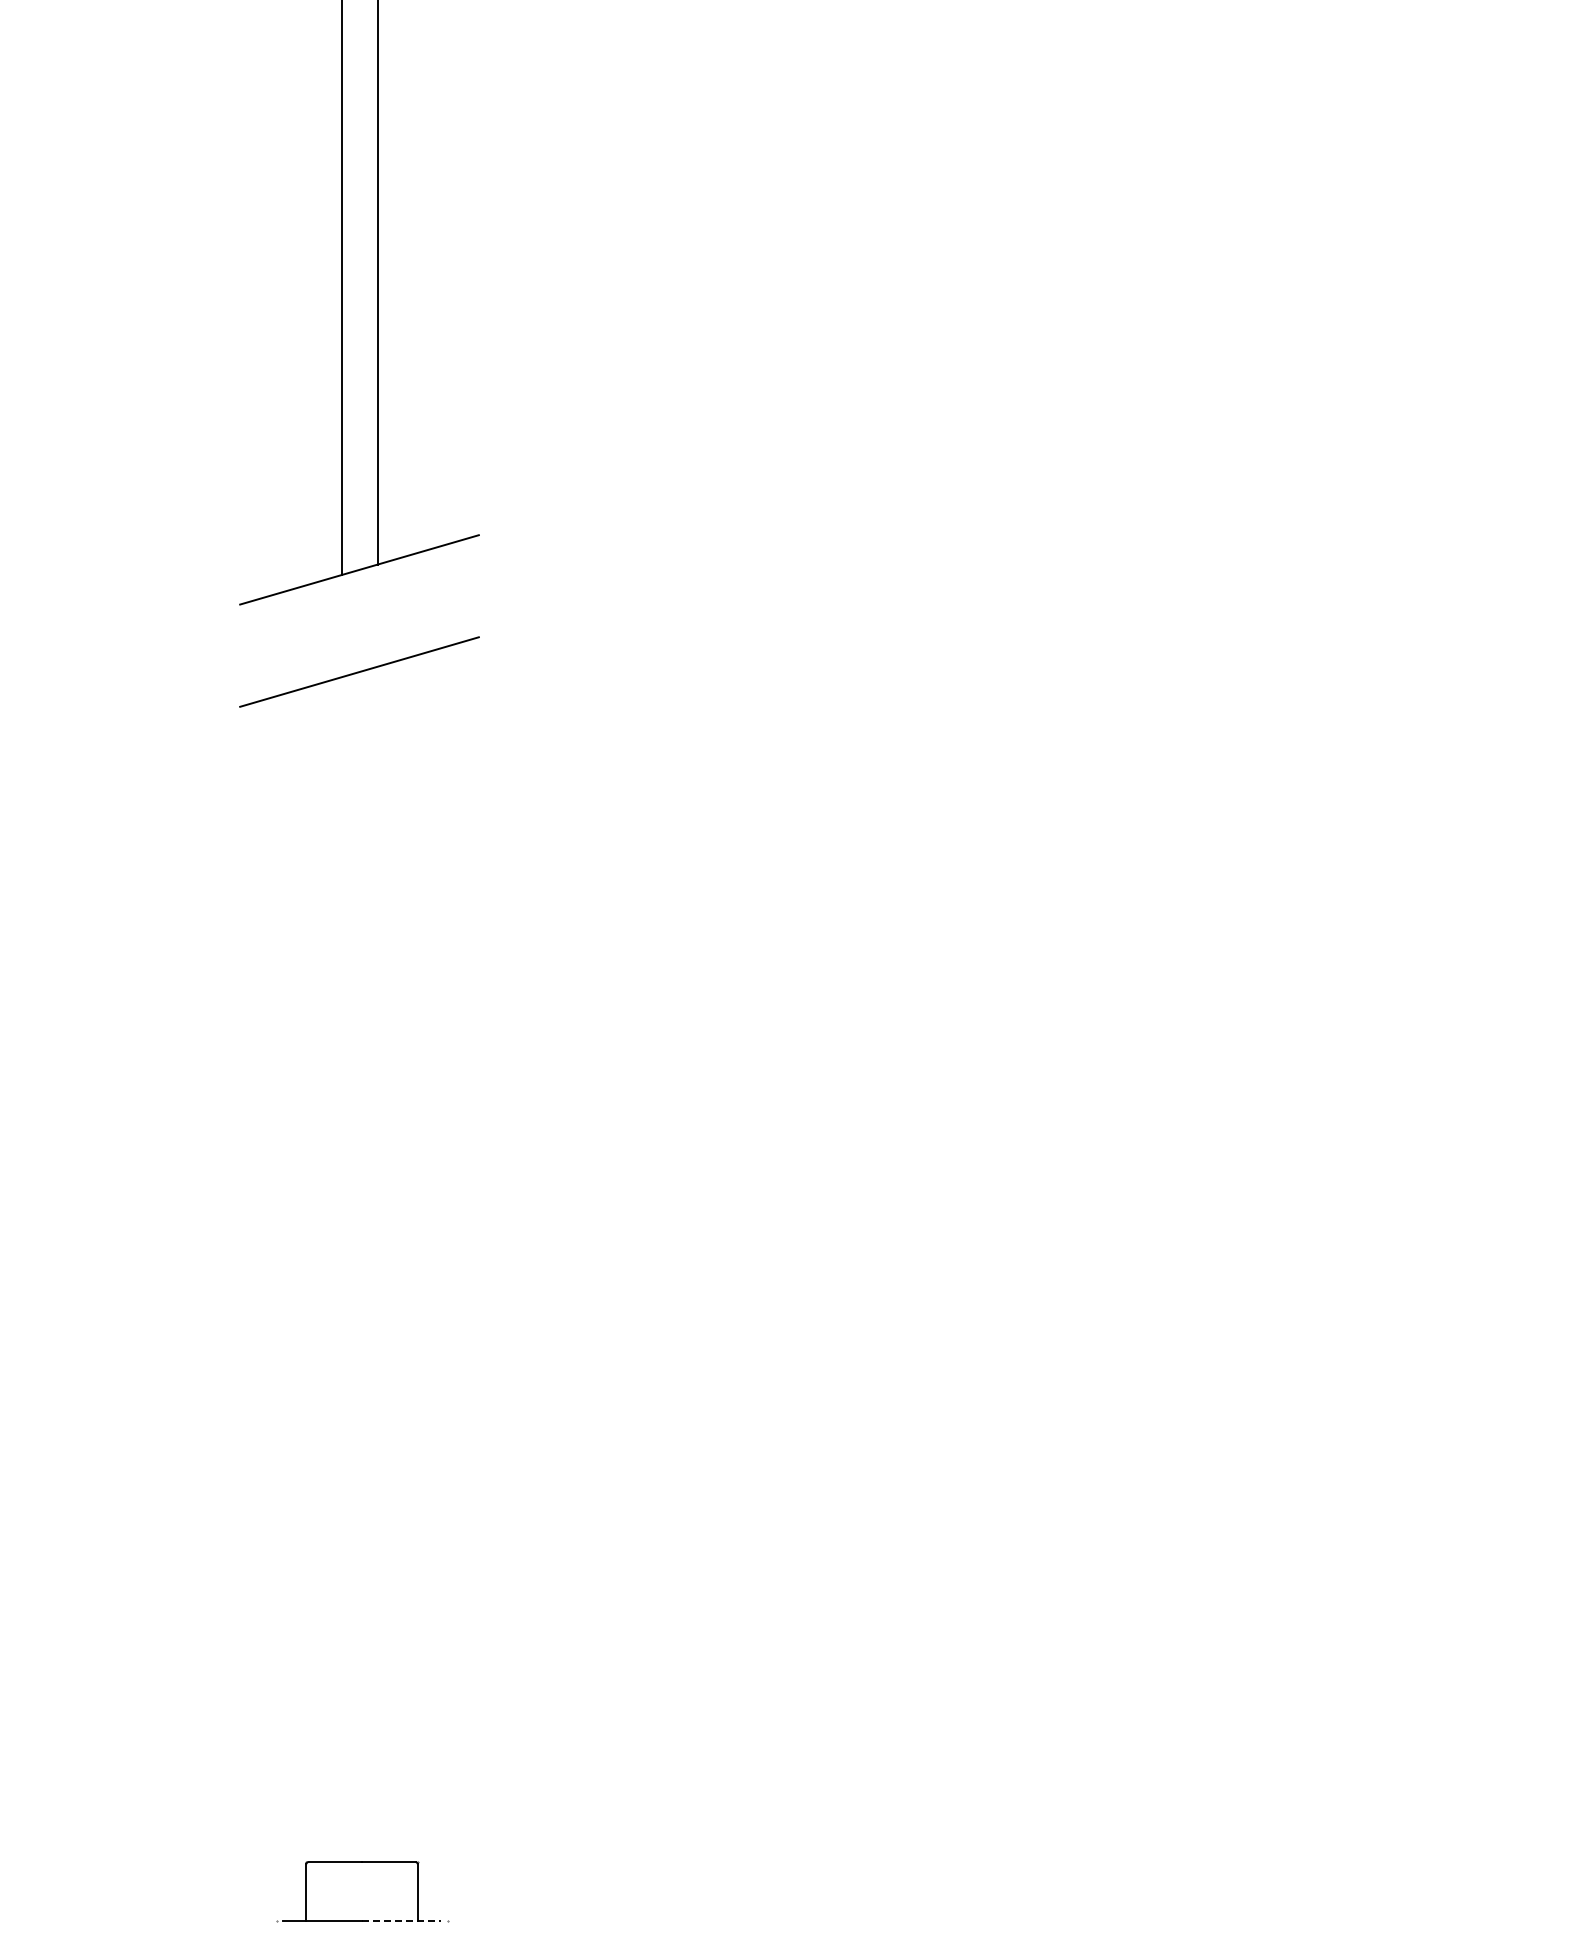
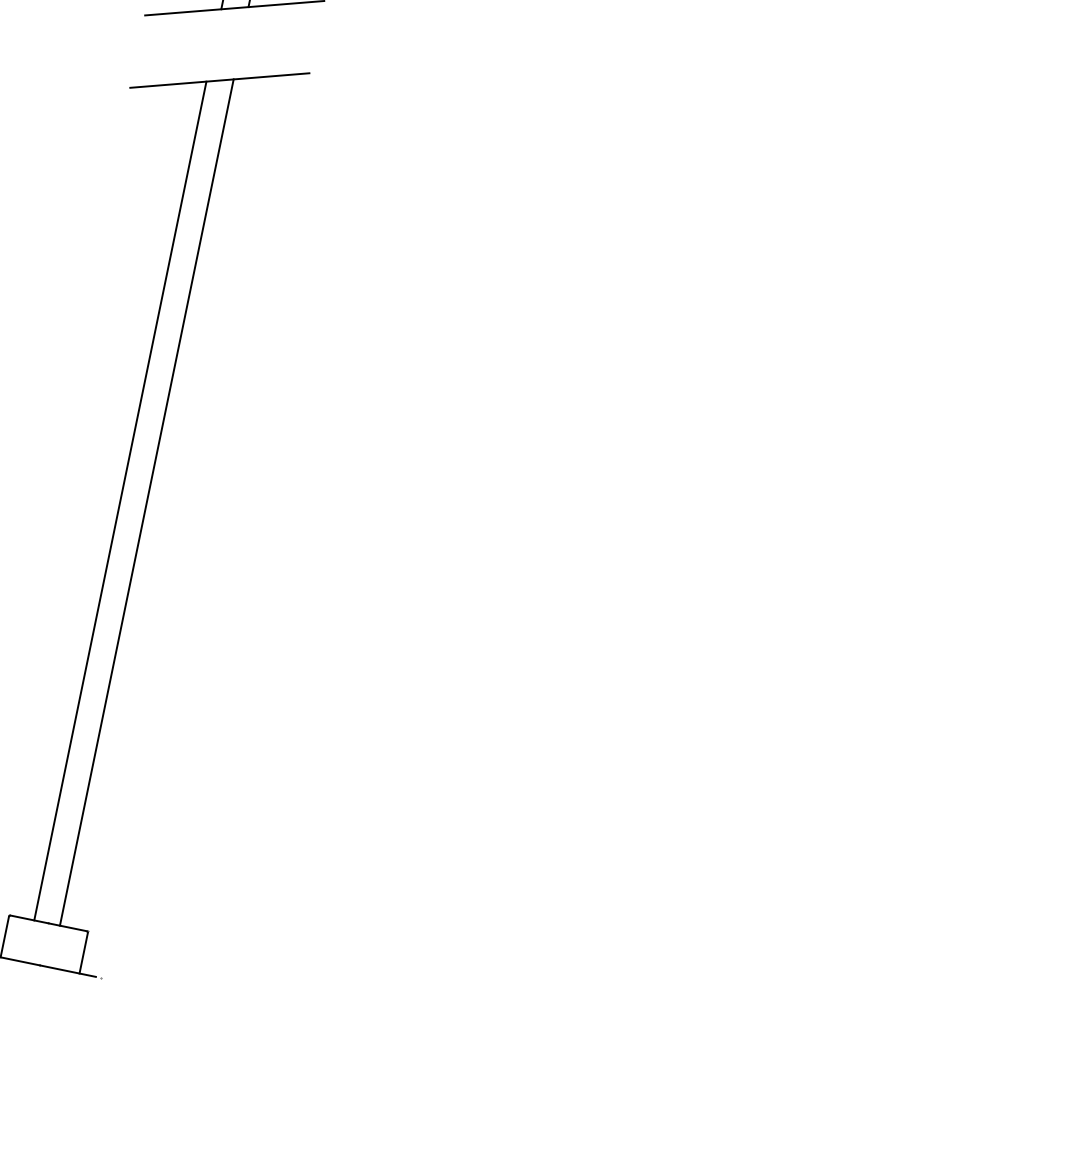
line: (377, 1264) -> (146, 502), added
line: (341, 1269) -> (120, 500), added
line: (402, 1921) -> (68, 971), dashed -> solid

